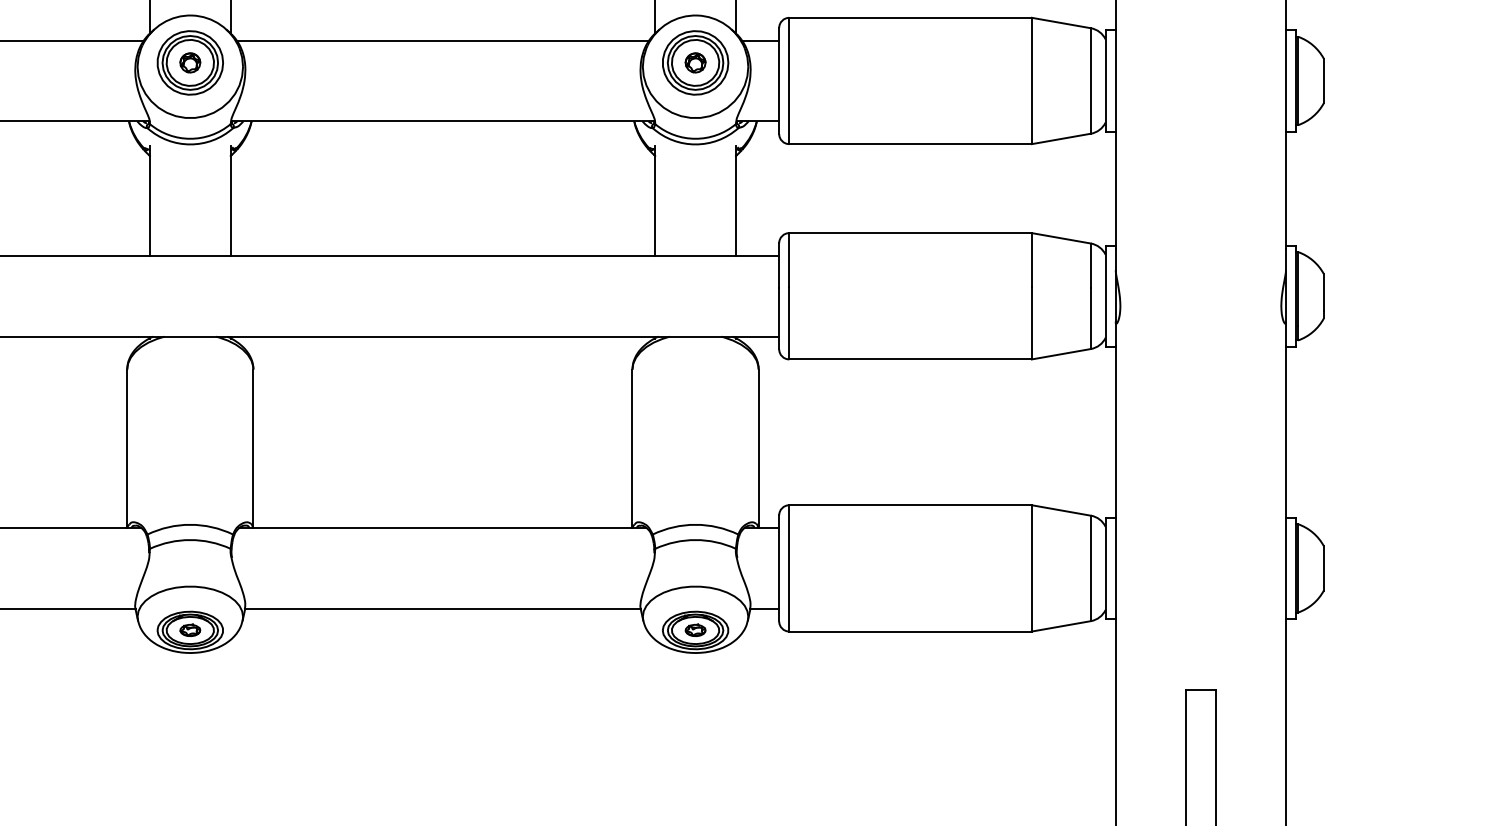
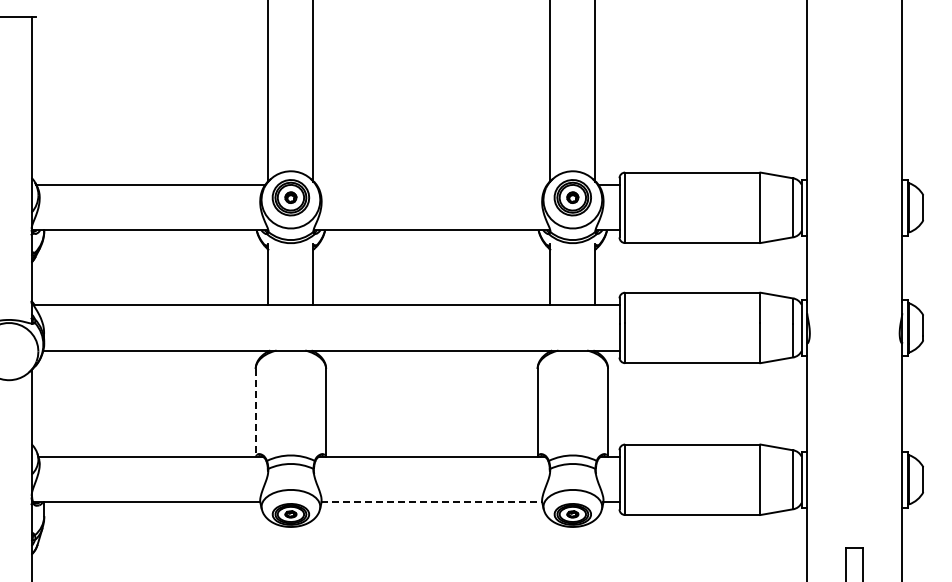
line: (442, 40) -> (431, 185), removed
line: (126, 449) -> (255, 413), solid -> dashed
line: (442, 609) -> (431, 502), solid -> dashed

